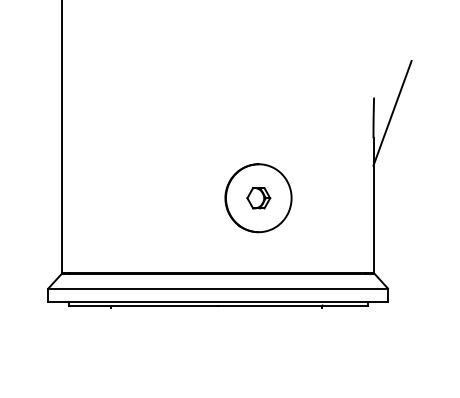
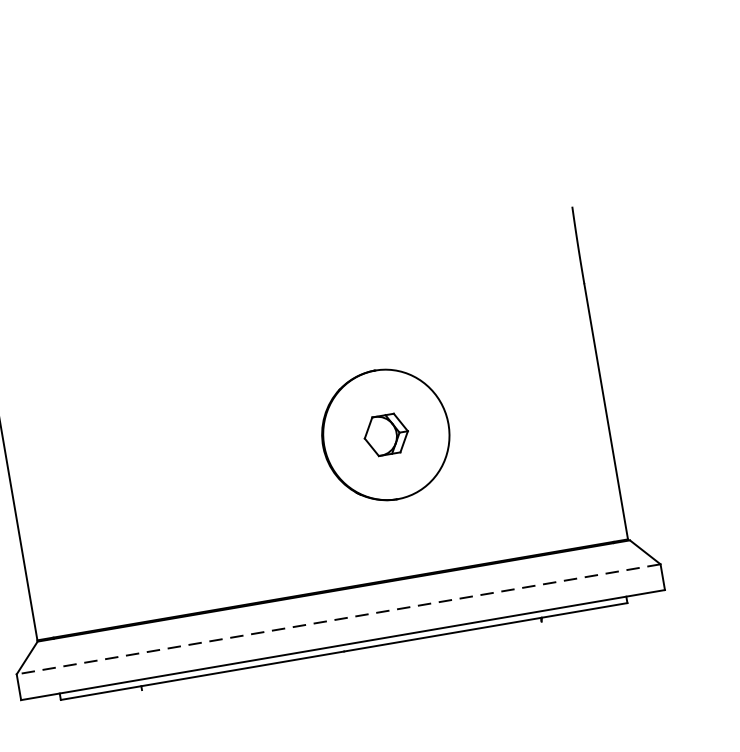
line: (392, 113) -> (612, 230), removed
line: (218, 288) -> (339, 619), solid -> dashed

